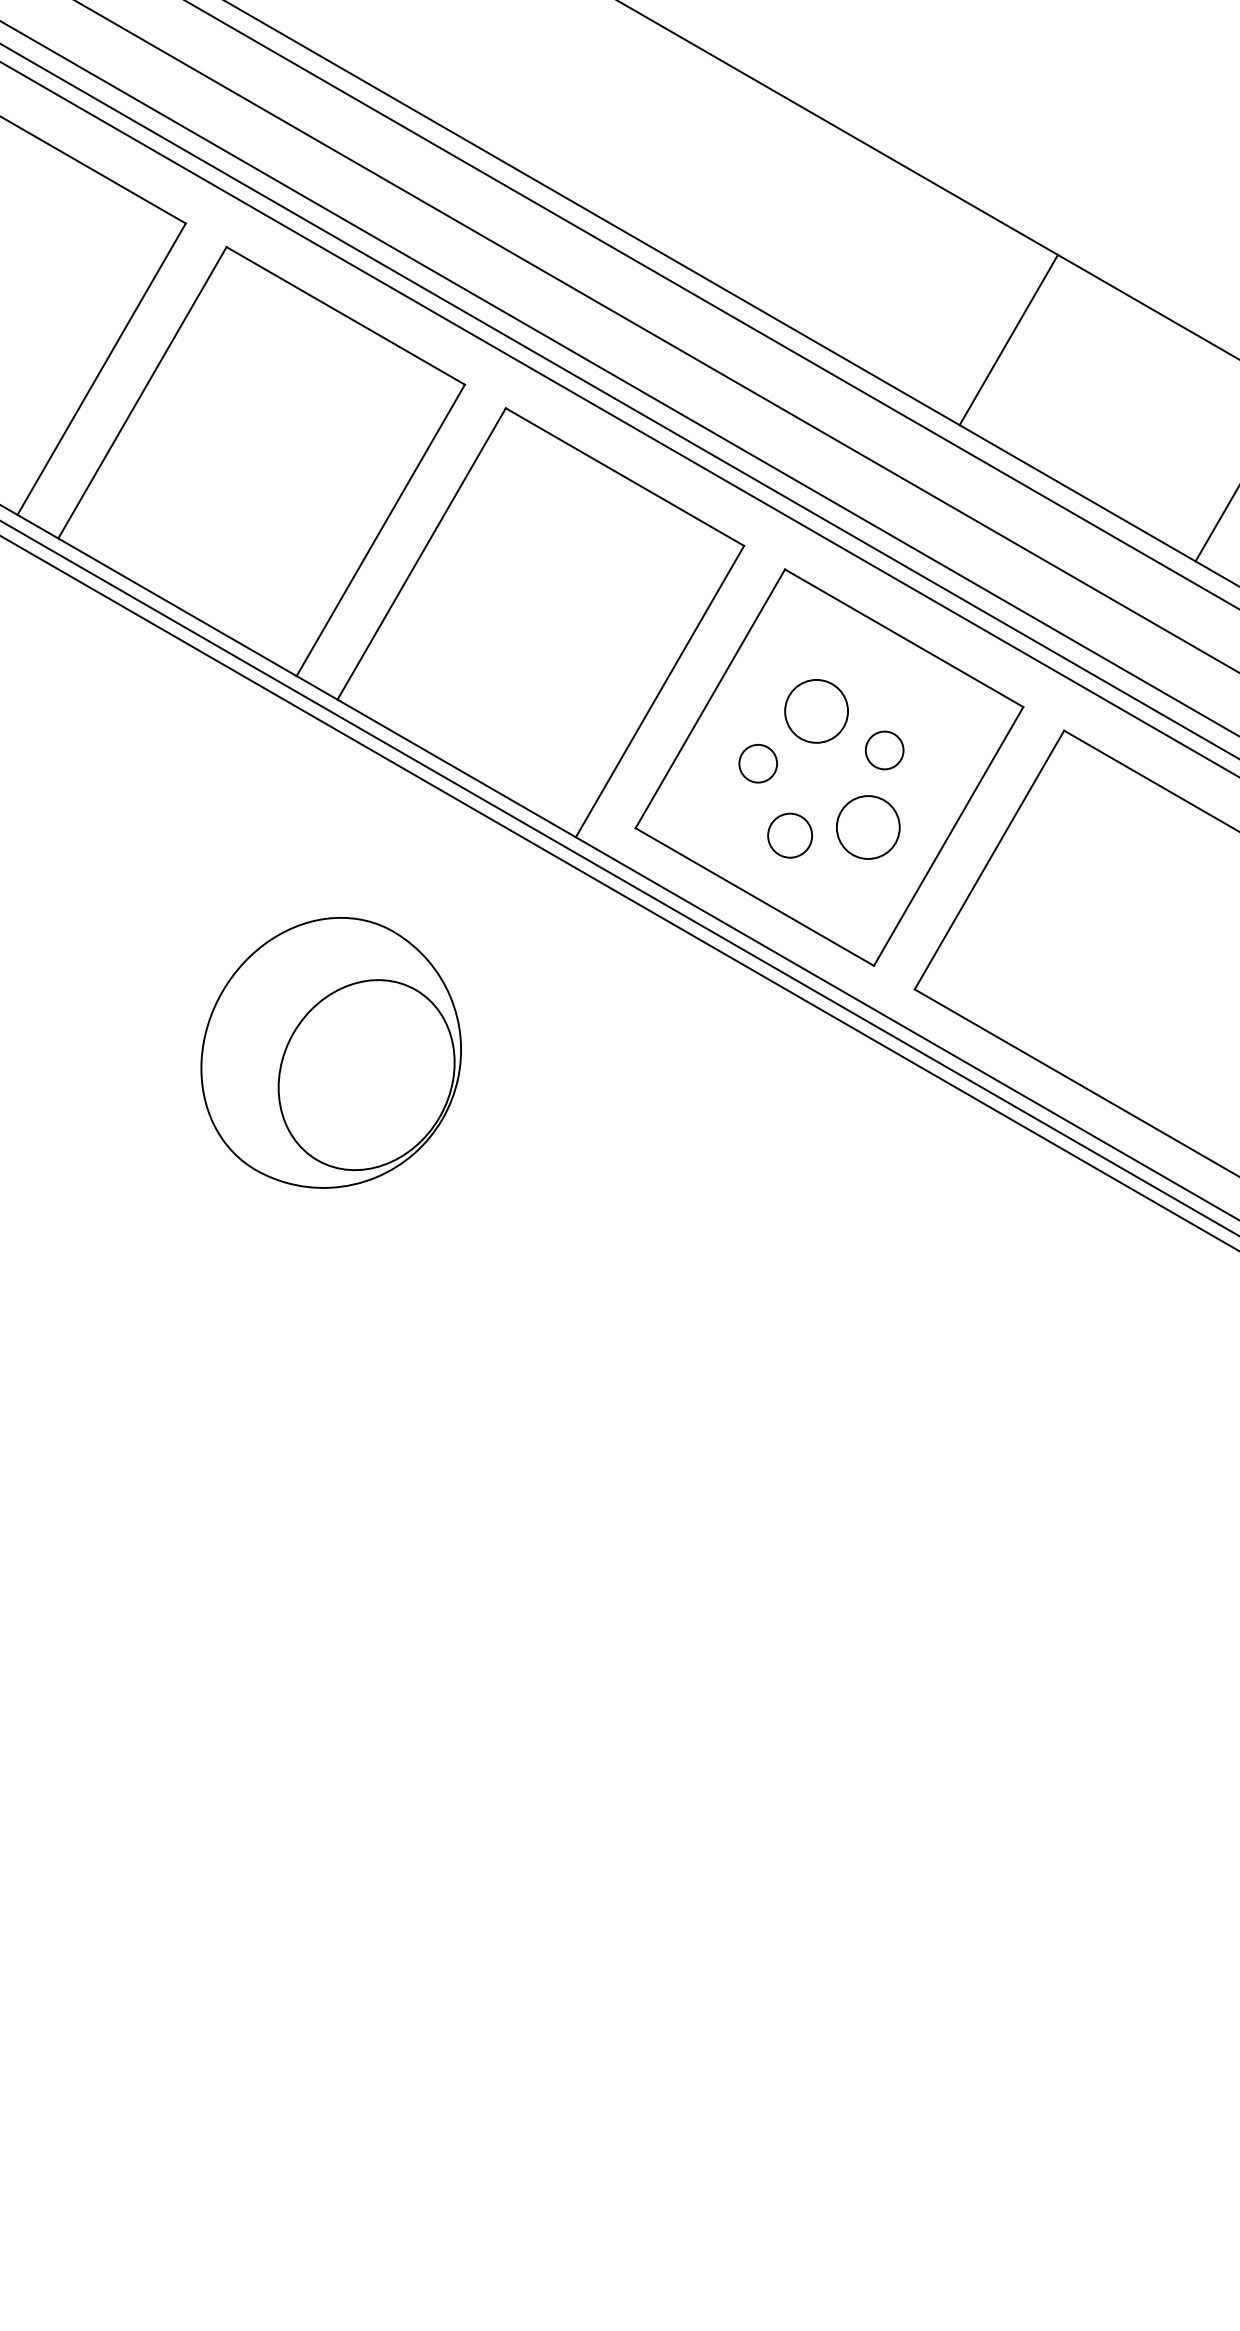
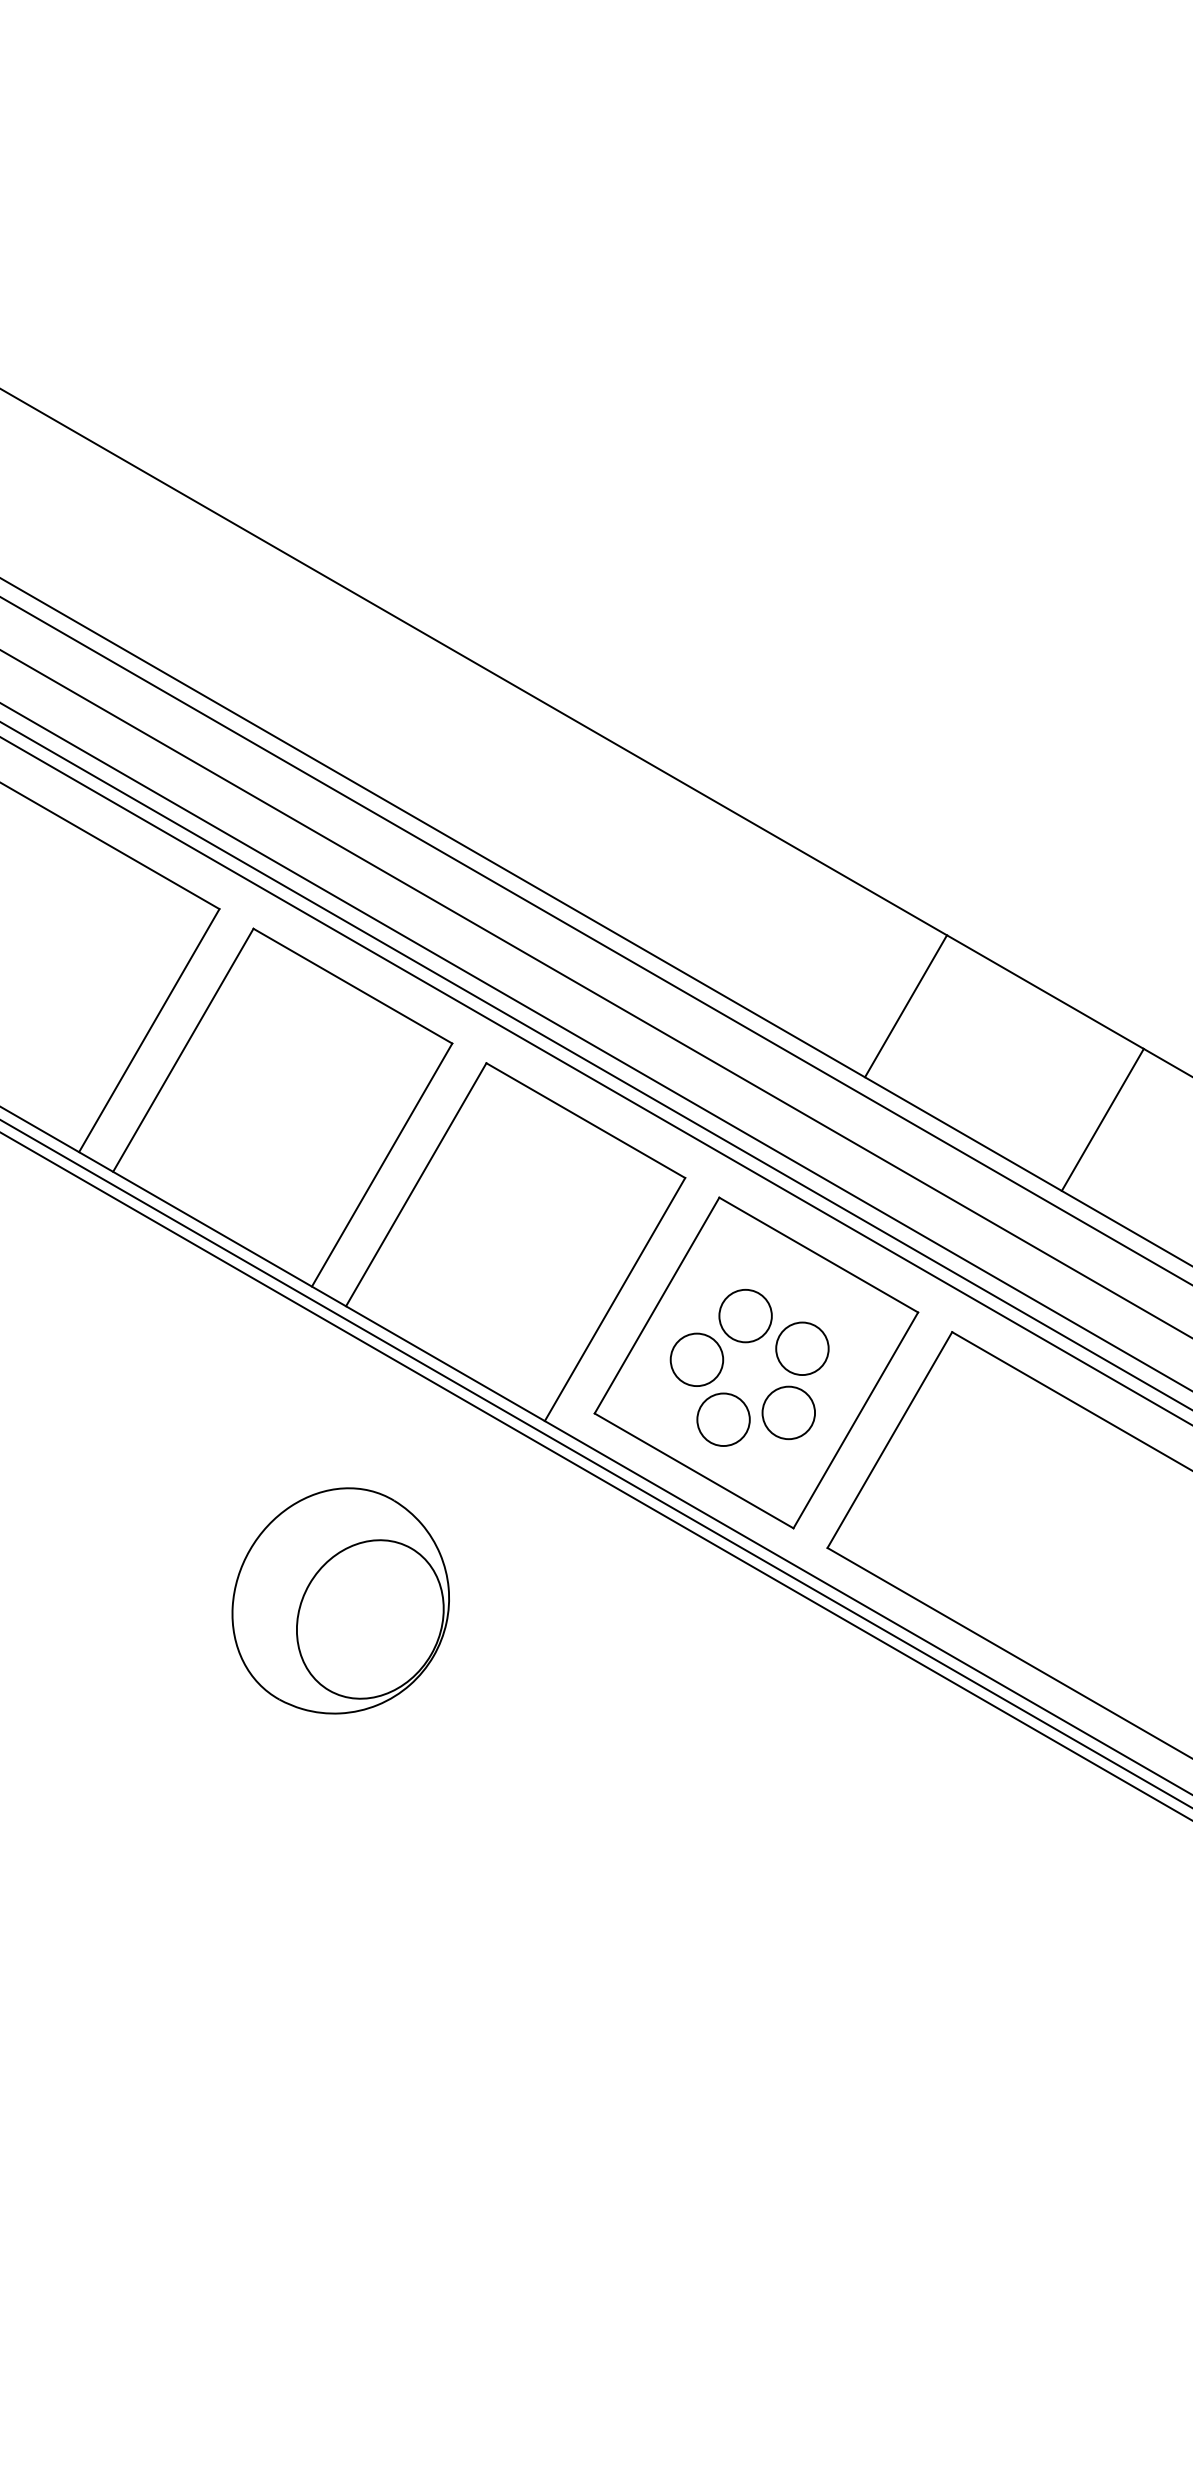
circle: (884, 750) -> (802, 1348), size x1.67
circle: (757, 763) -> (696, 1359), size x1.67
circle: (790, 835) -> (723, 1419), size x1.43

